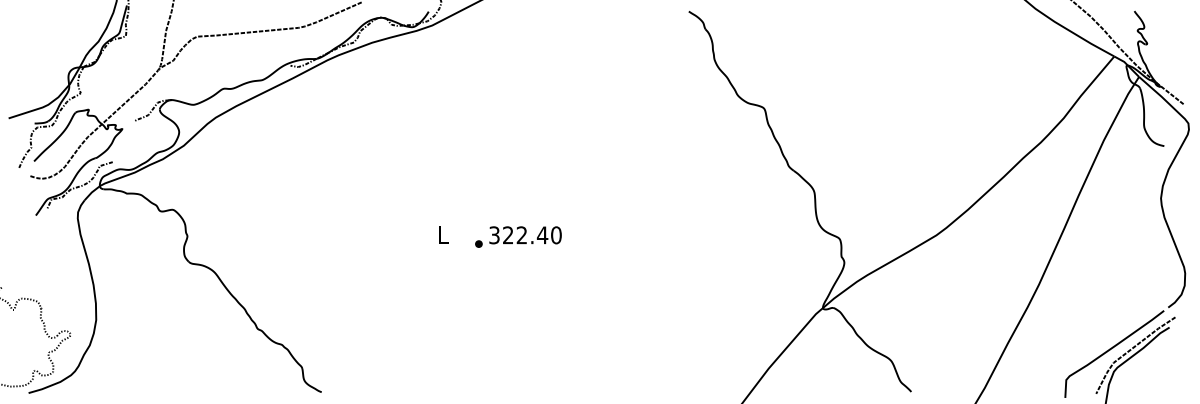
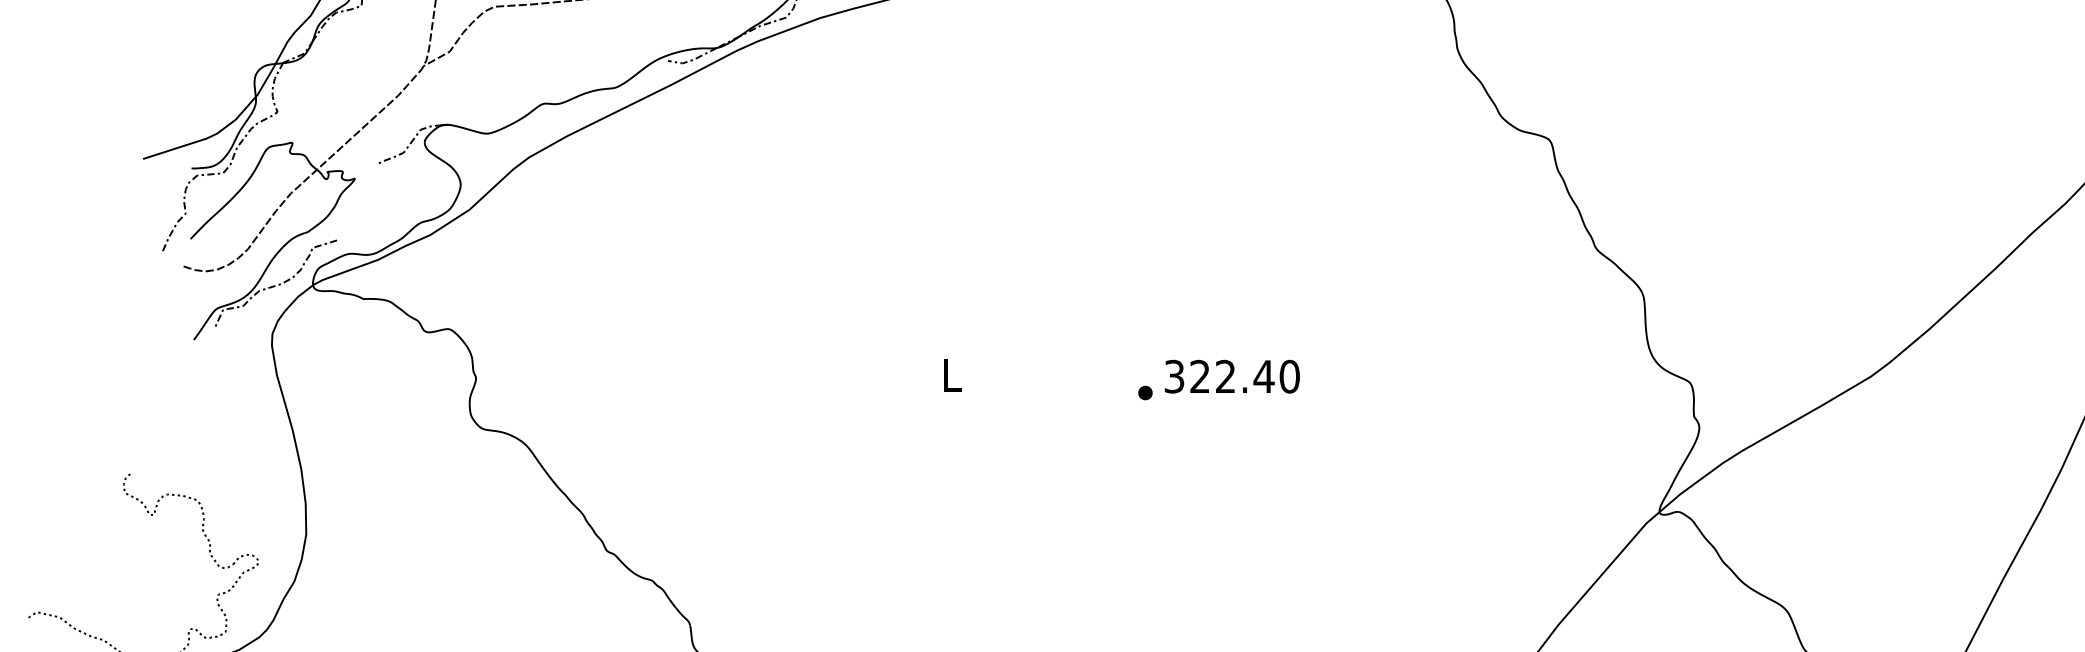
text: (518, 236) -> (1219, 378), moved

